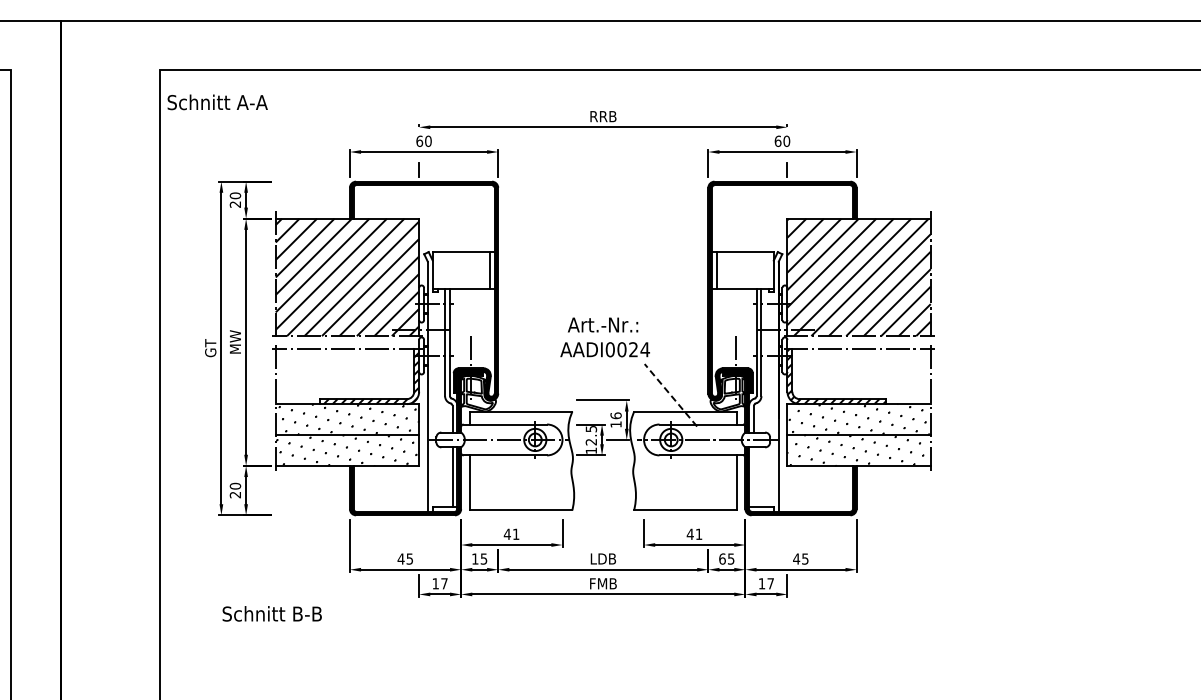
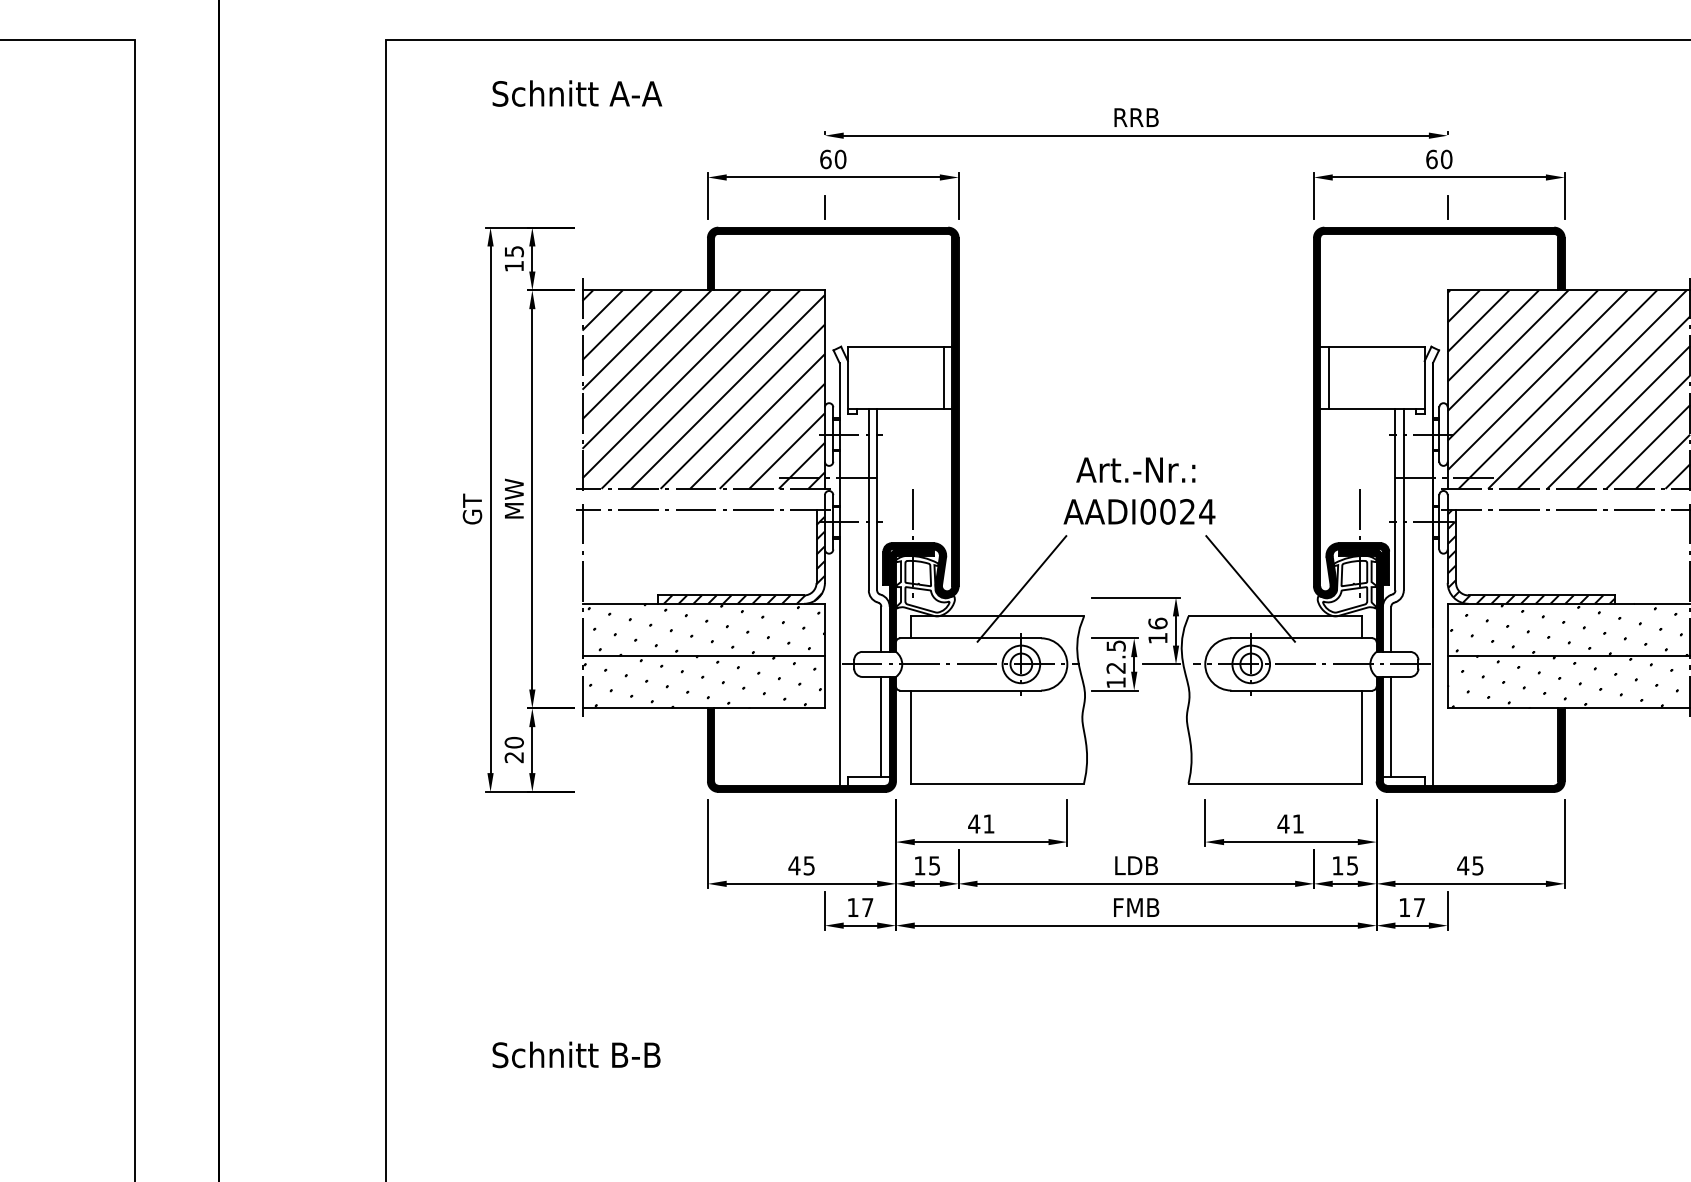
text: (217, 102) -> (576, 93), moved
text: (235, 199) -> (514, 257), 20 -> 15
line: (535, 395) -> (1021, 589), added
line: (670, 395) -> (1249, 589), dashed -> solid
line: (754, 476) -> (1392, 726), added
text: (722, 558) -> (1337, 864), 65 -> 15
text: (271, 613) -> (575, 1054), moved

